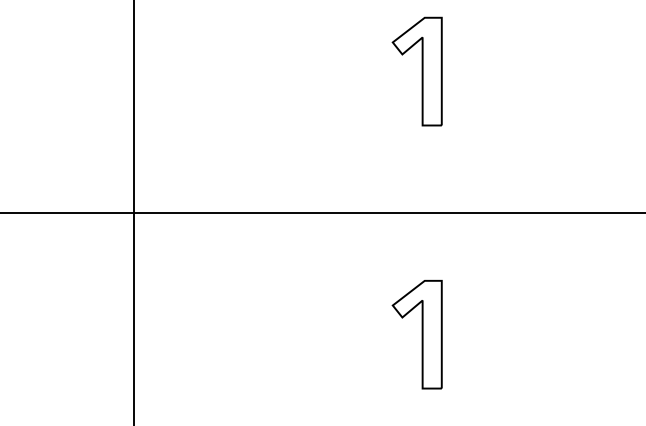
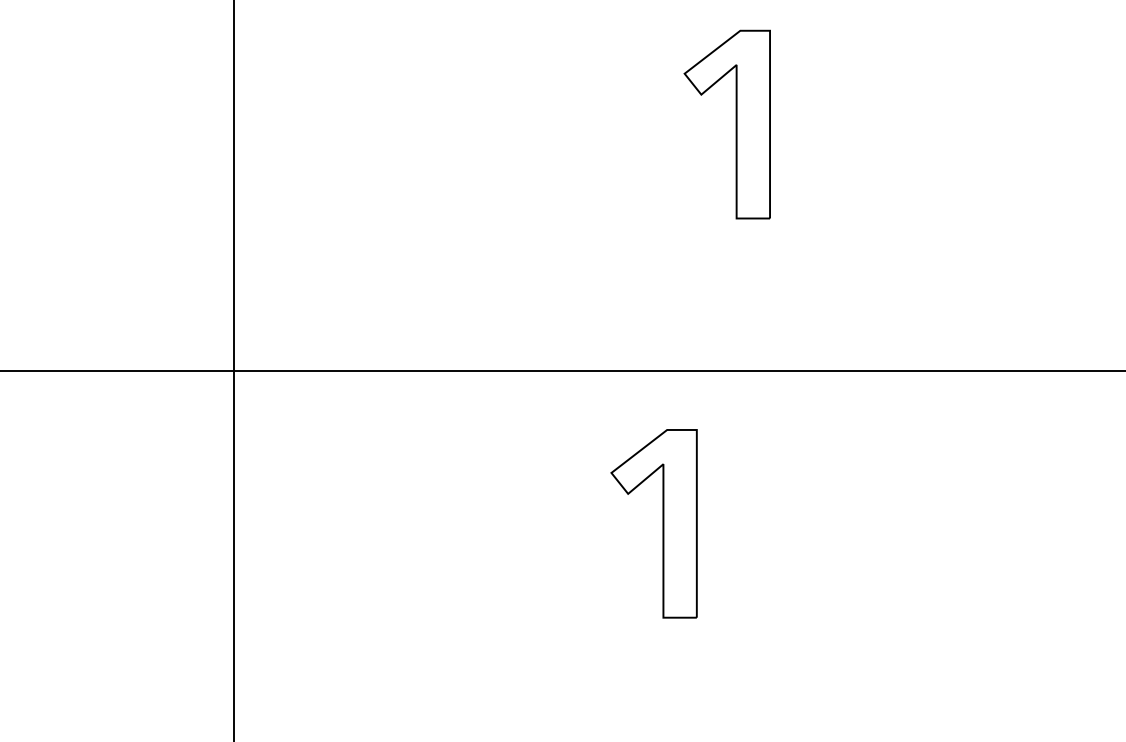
part: (416, 334) -> (652, 523), moved

